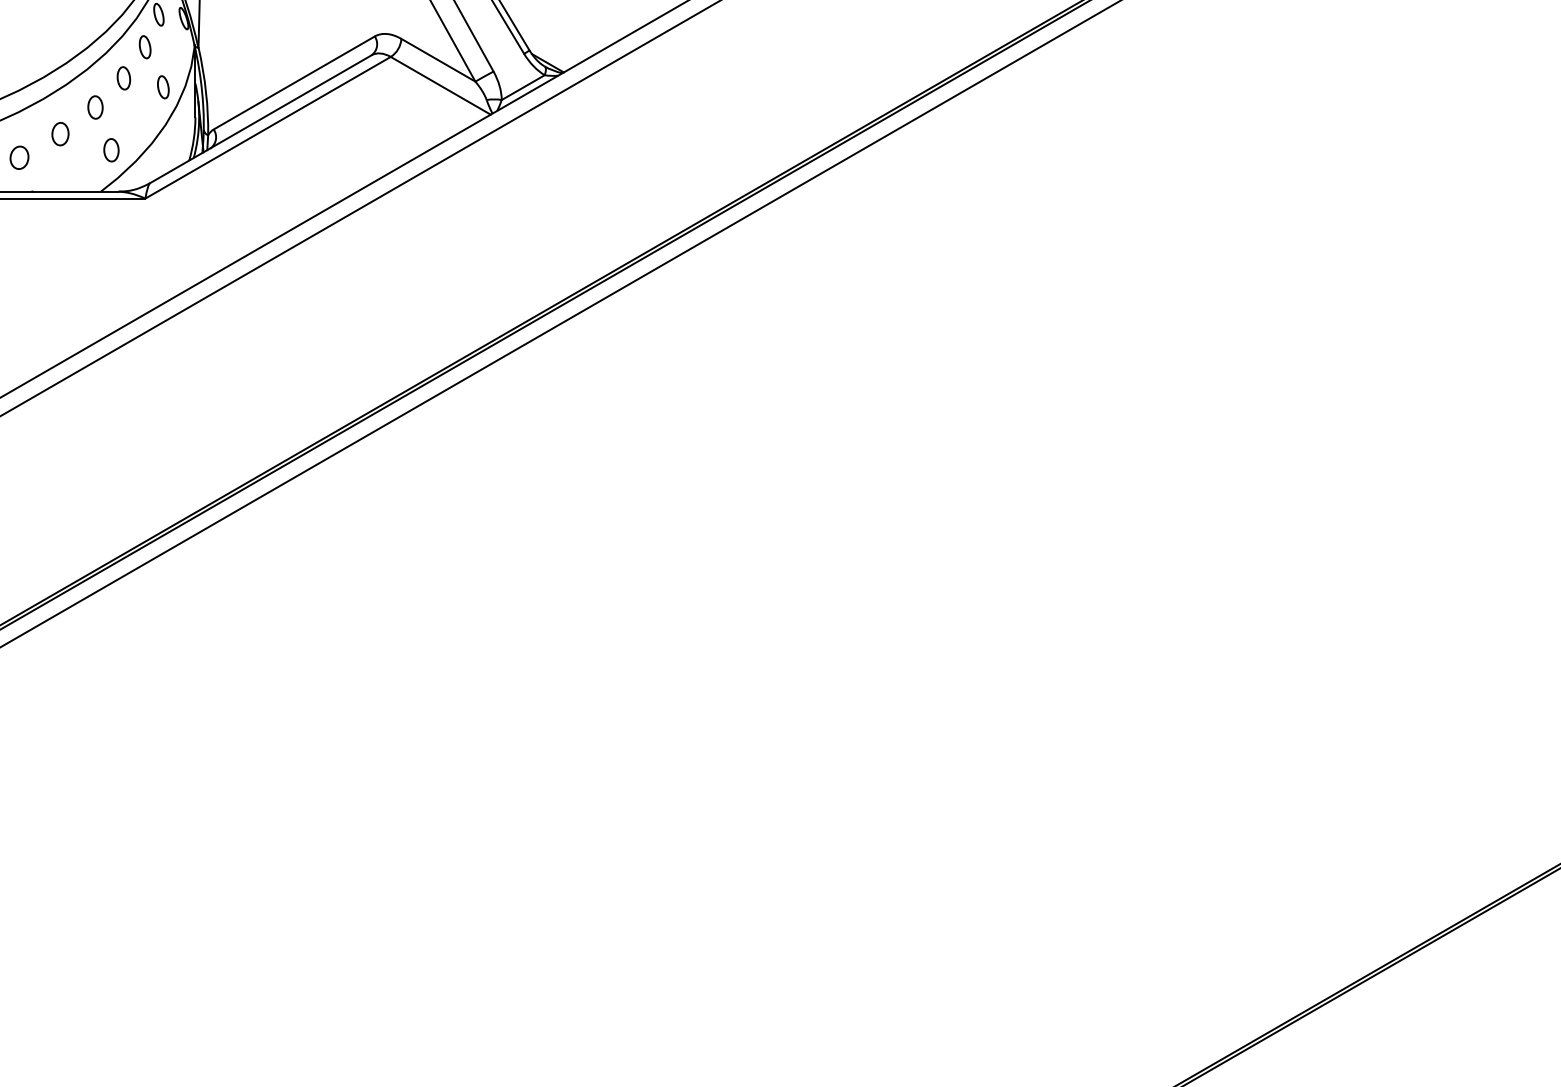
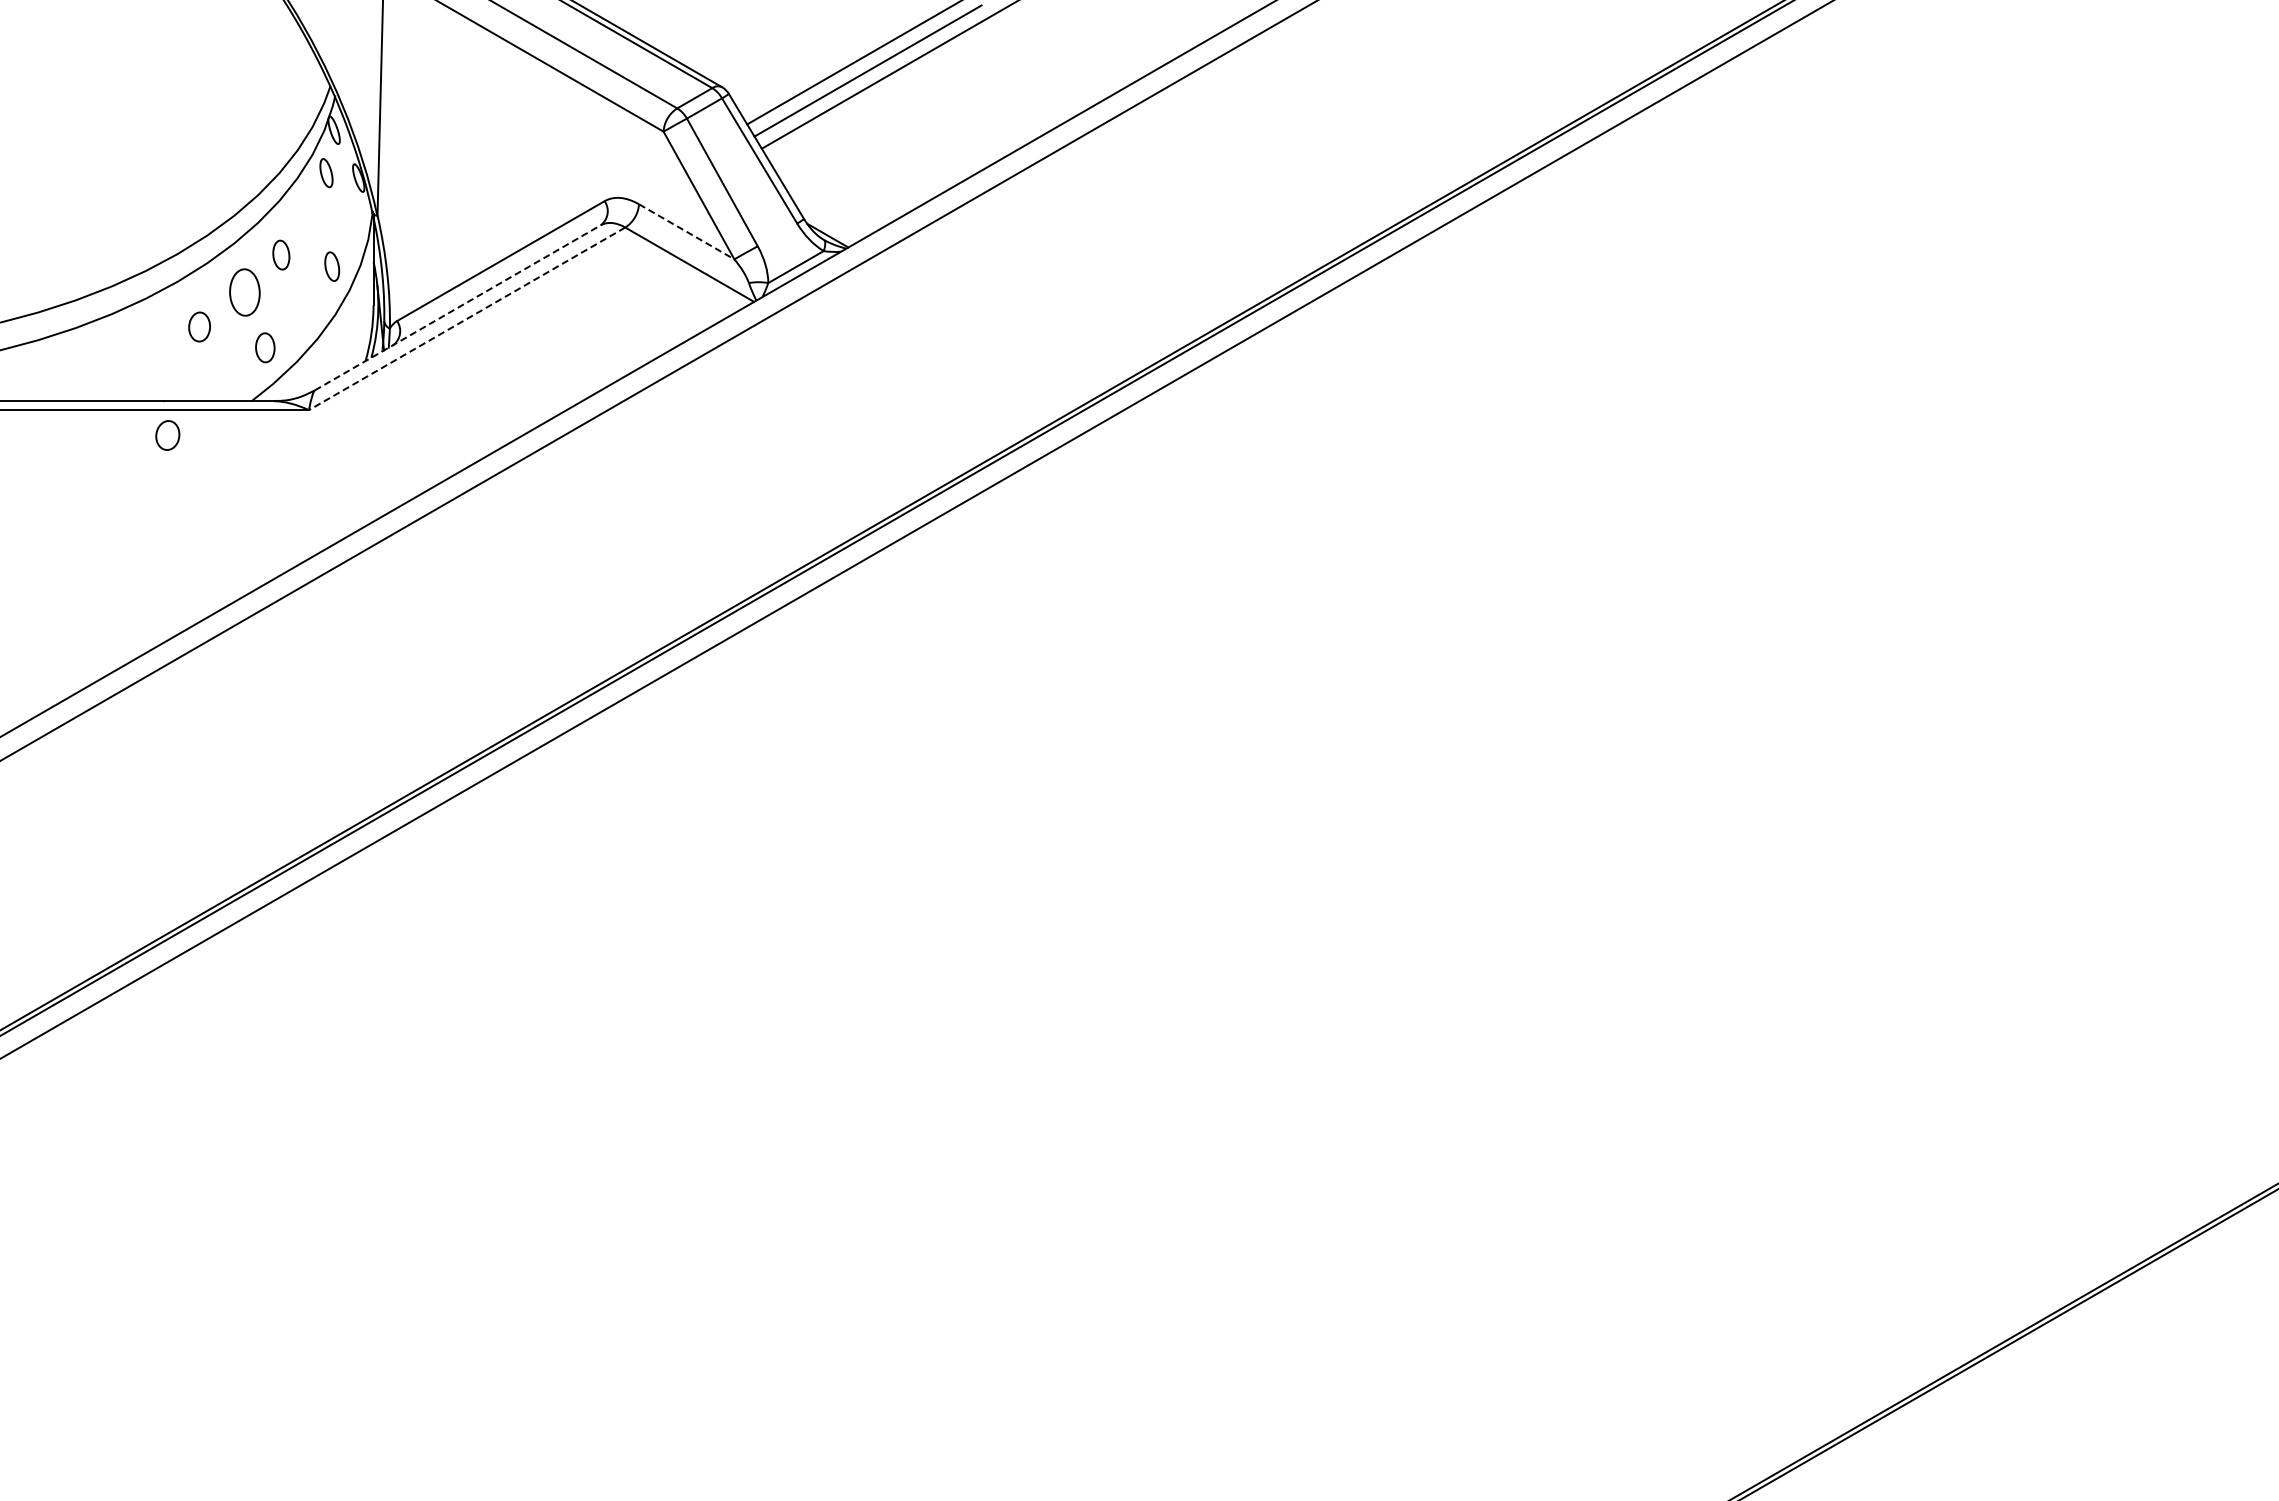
part: (144, 46) -> (308, 214), removed
line: (439, 60) -> (687, 232), solid -> dashed
part: (95, 107) -> (244, 292), size x1.6
line: (261, 118) -> (458, 307), solid -> dashed
line: (268, 127) -> (467, 318), solid -> dashed
part: (19, 157) -> (167, 435), moved

